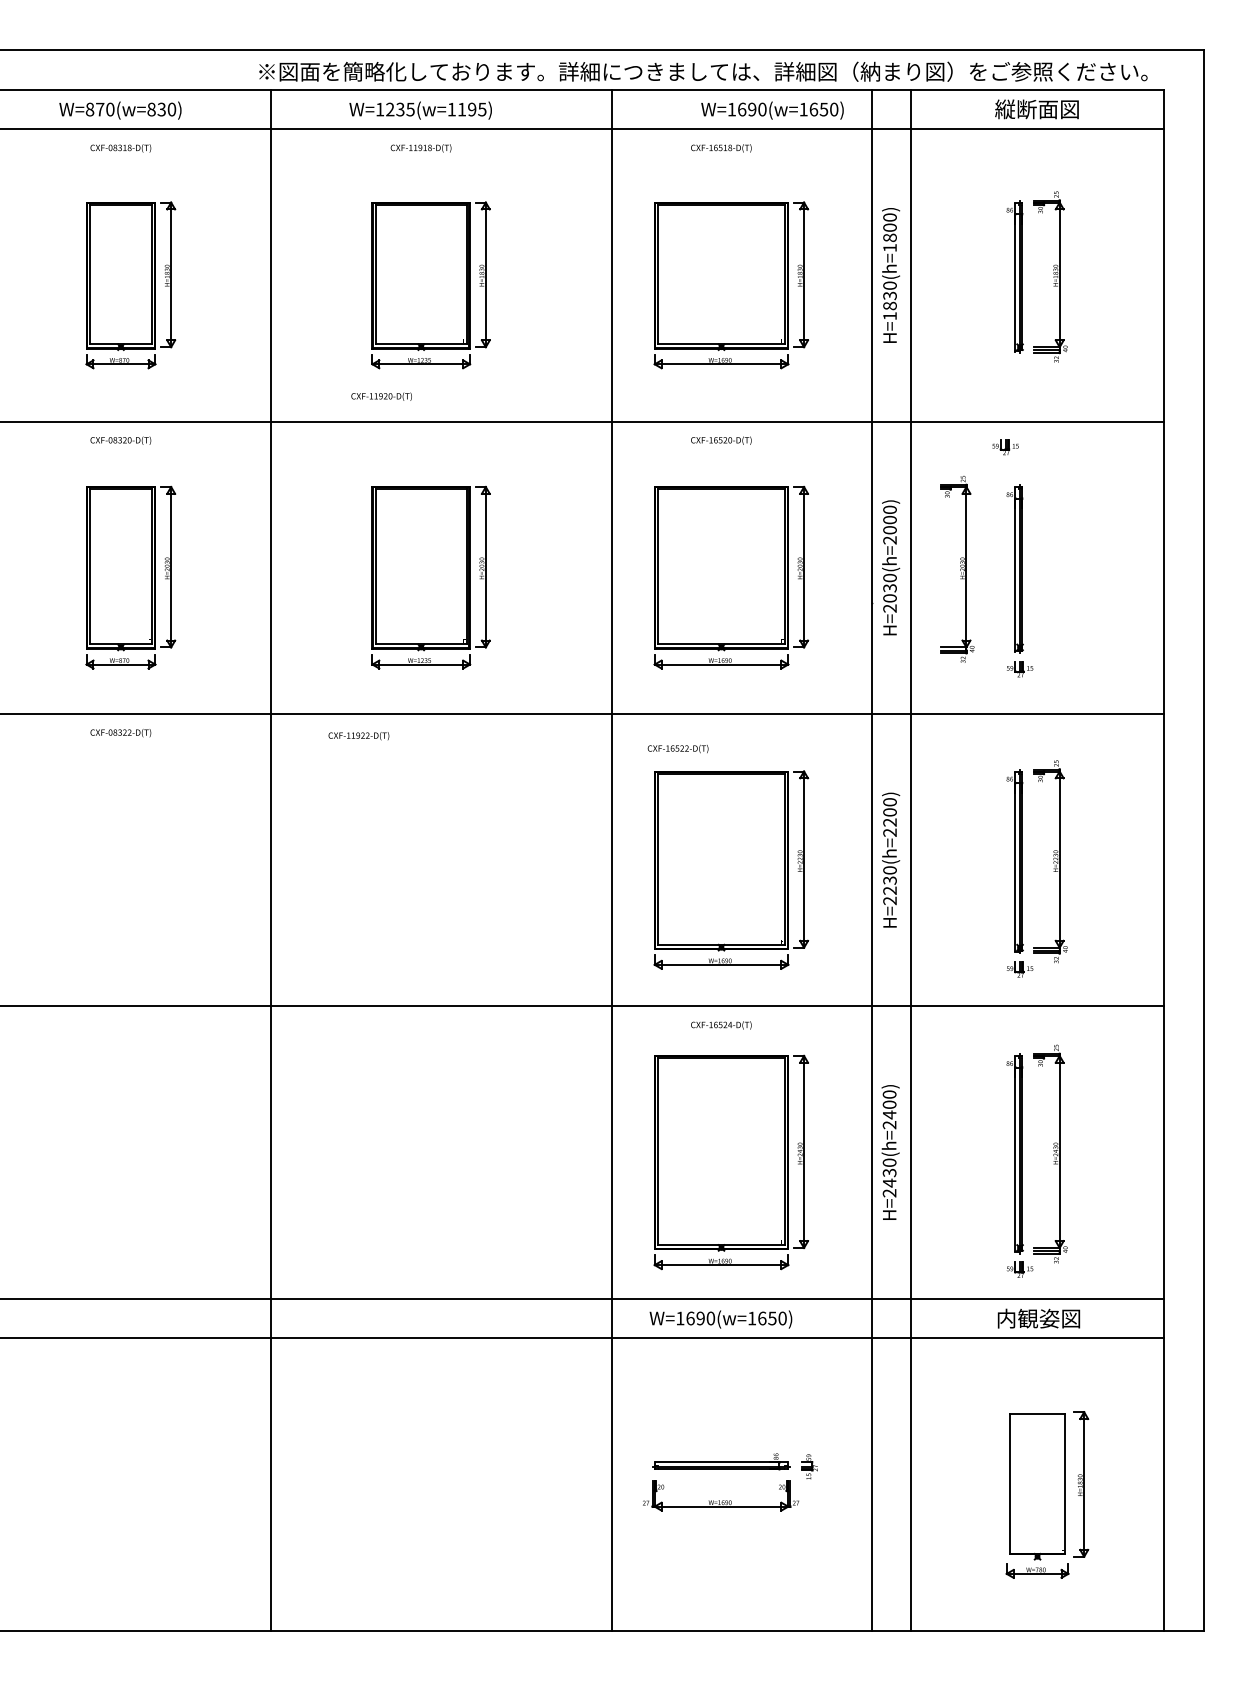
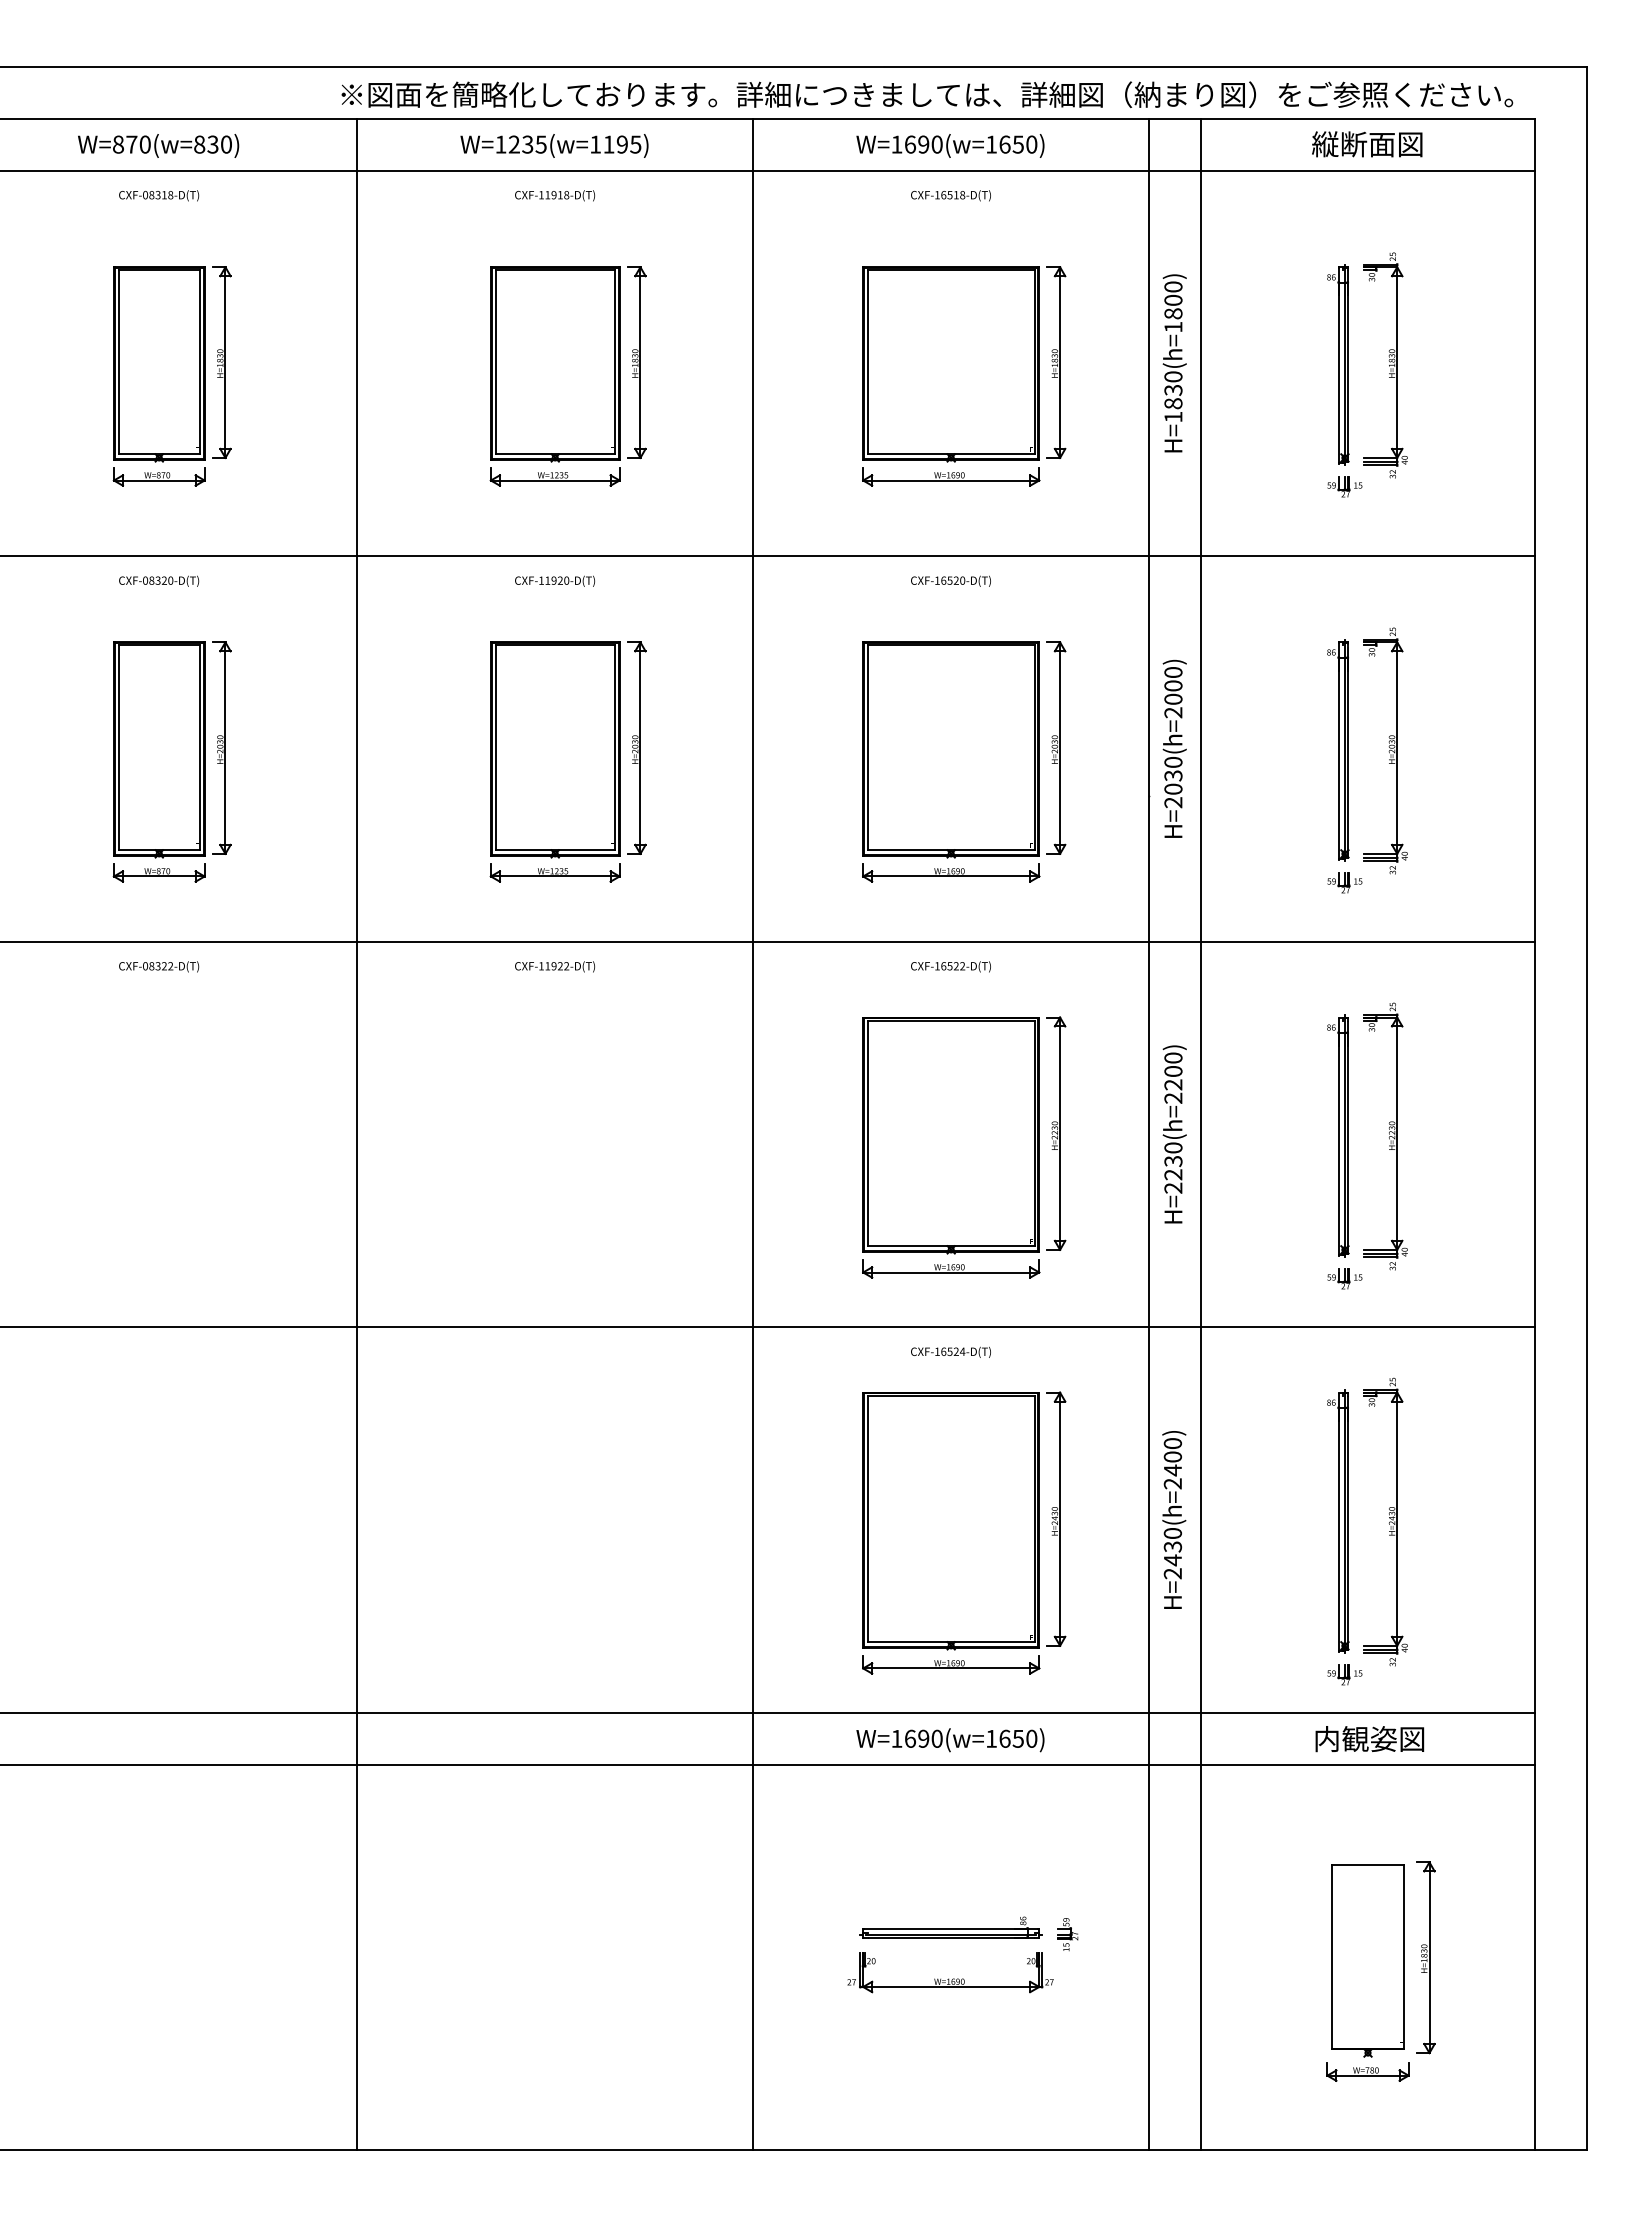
text: (772, 110) -> (950, 145), moved
text: (381, 396) -> (554, 580), moved
part: (1005, 446) -> (1344, 486), moved
part: (957, 569) -> (1385, 750), moved
text: (358, 735) -> (554, 966), moved
text: (677, 748) -> (950, 966), moved
line: (612, 860) -> (753, 1134), moved

